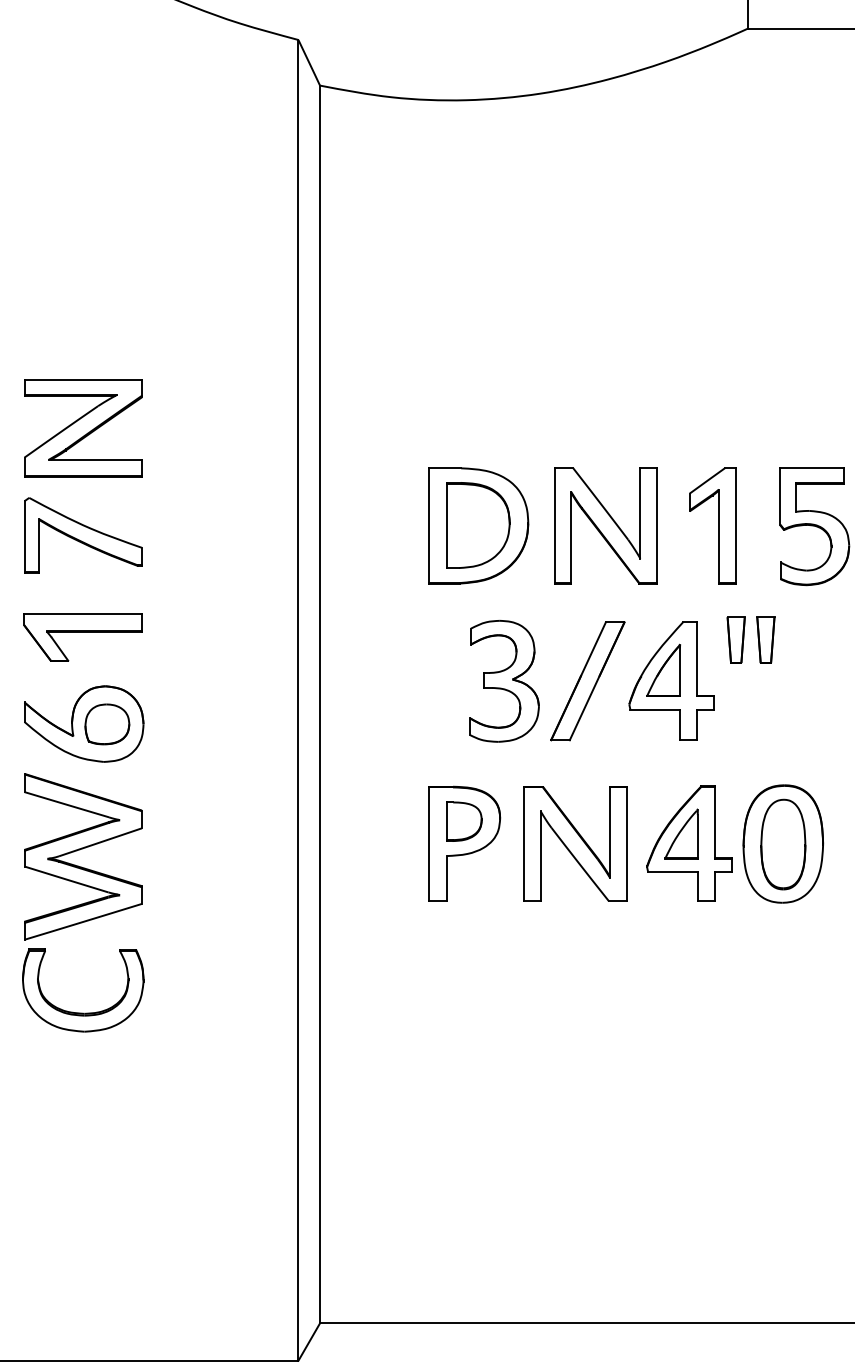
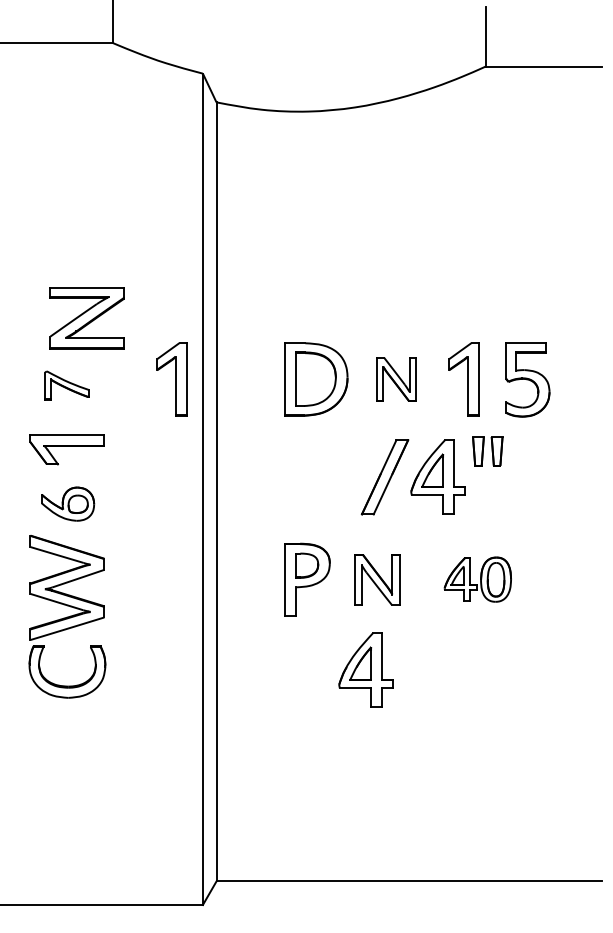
part: (81, 428) -> (86, 318), moved
part: (248, 525) -> (171, 379), added
part: (606, 525) -> (396, 379), size x0.6
part: (81, 535) -> (66, 385), size x0.6
part: (504, 681) -> (332, 477), removed
part: (83, 722) -> (67, 503), size x0.7
part: (574, 843) -> (376, 579), size x0.7
part: (734, 843) -> (477, 579), size x0.6
part: (556, 986) -> (365, 669), added

